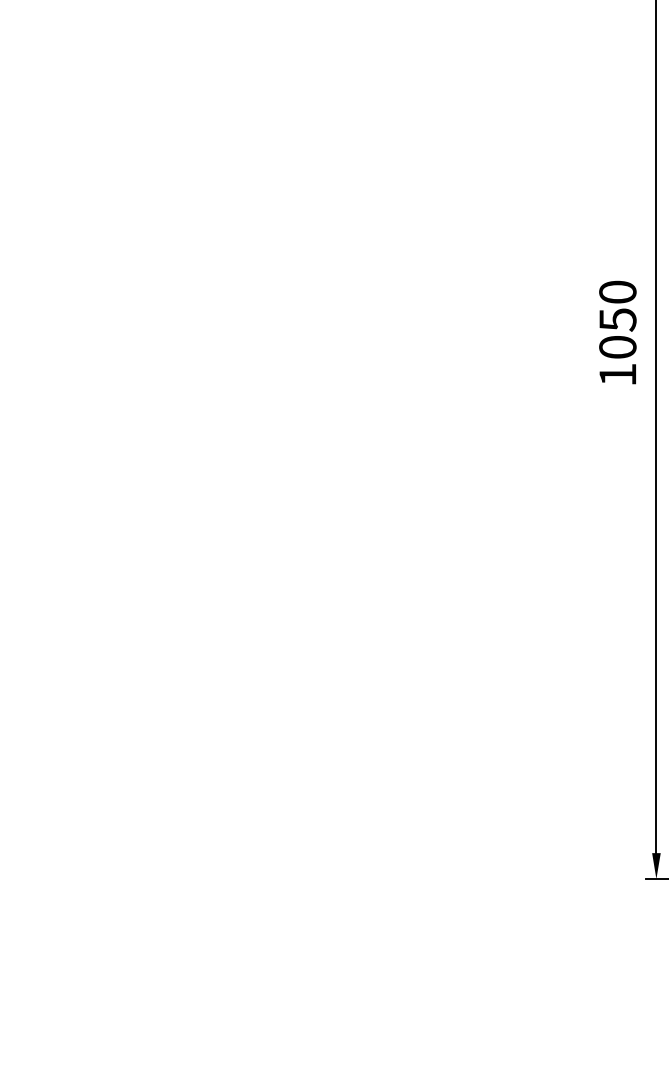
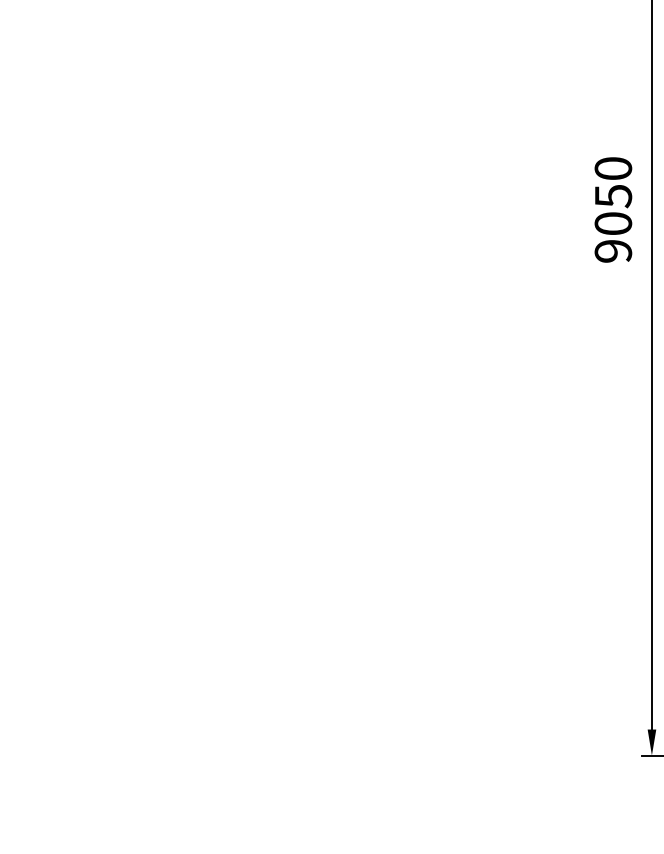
text: (617, 374) -> (613, 250), 1050 -> 9050

